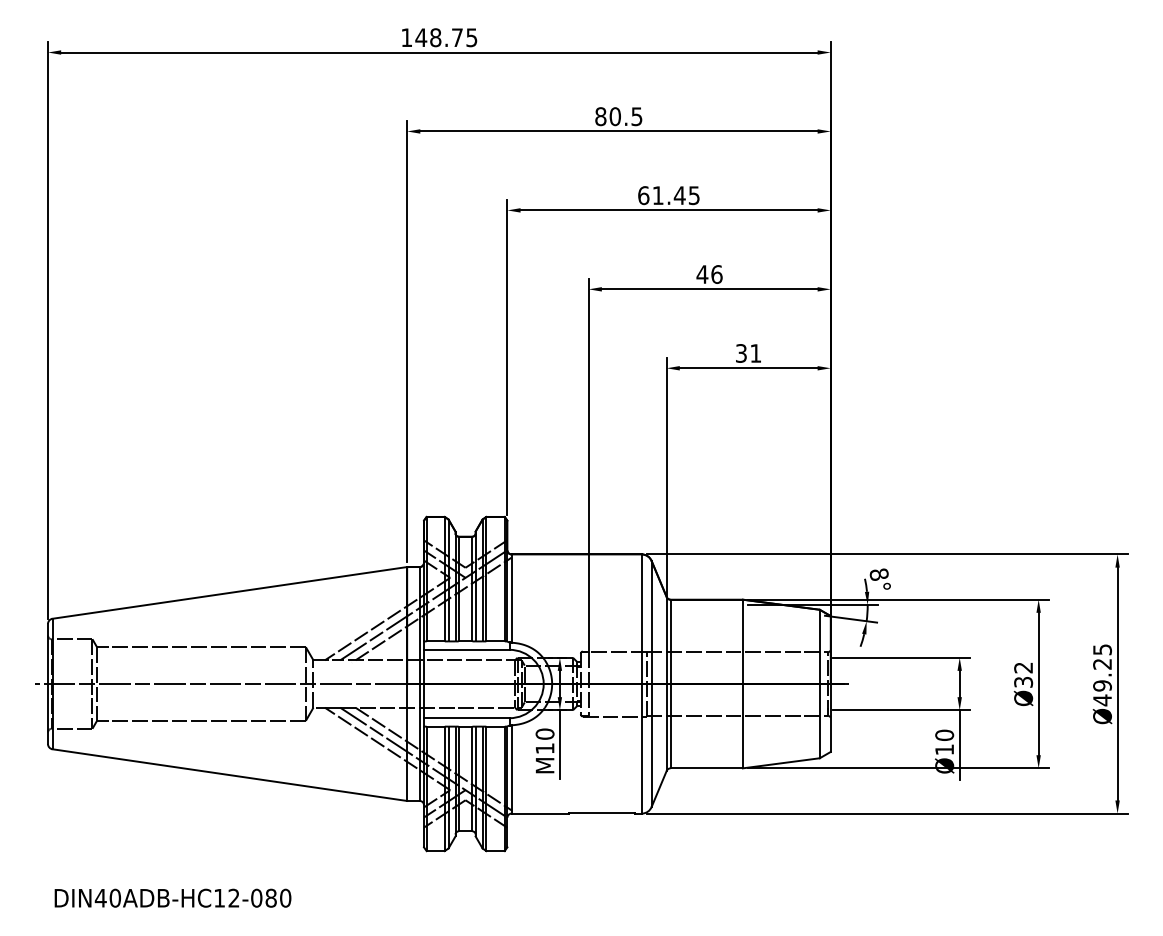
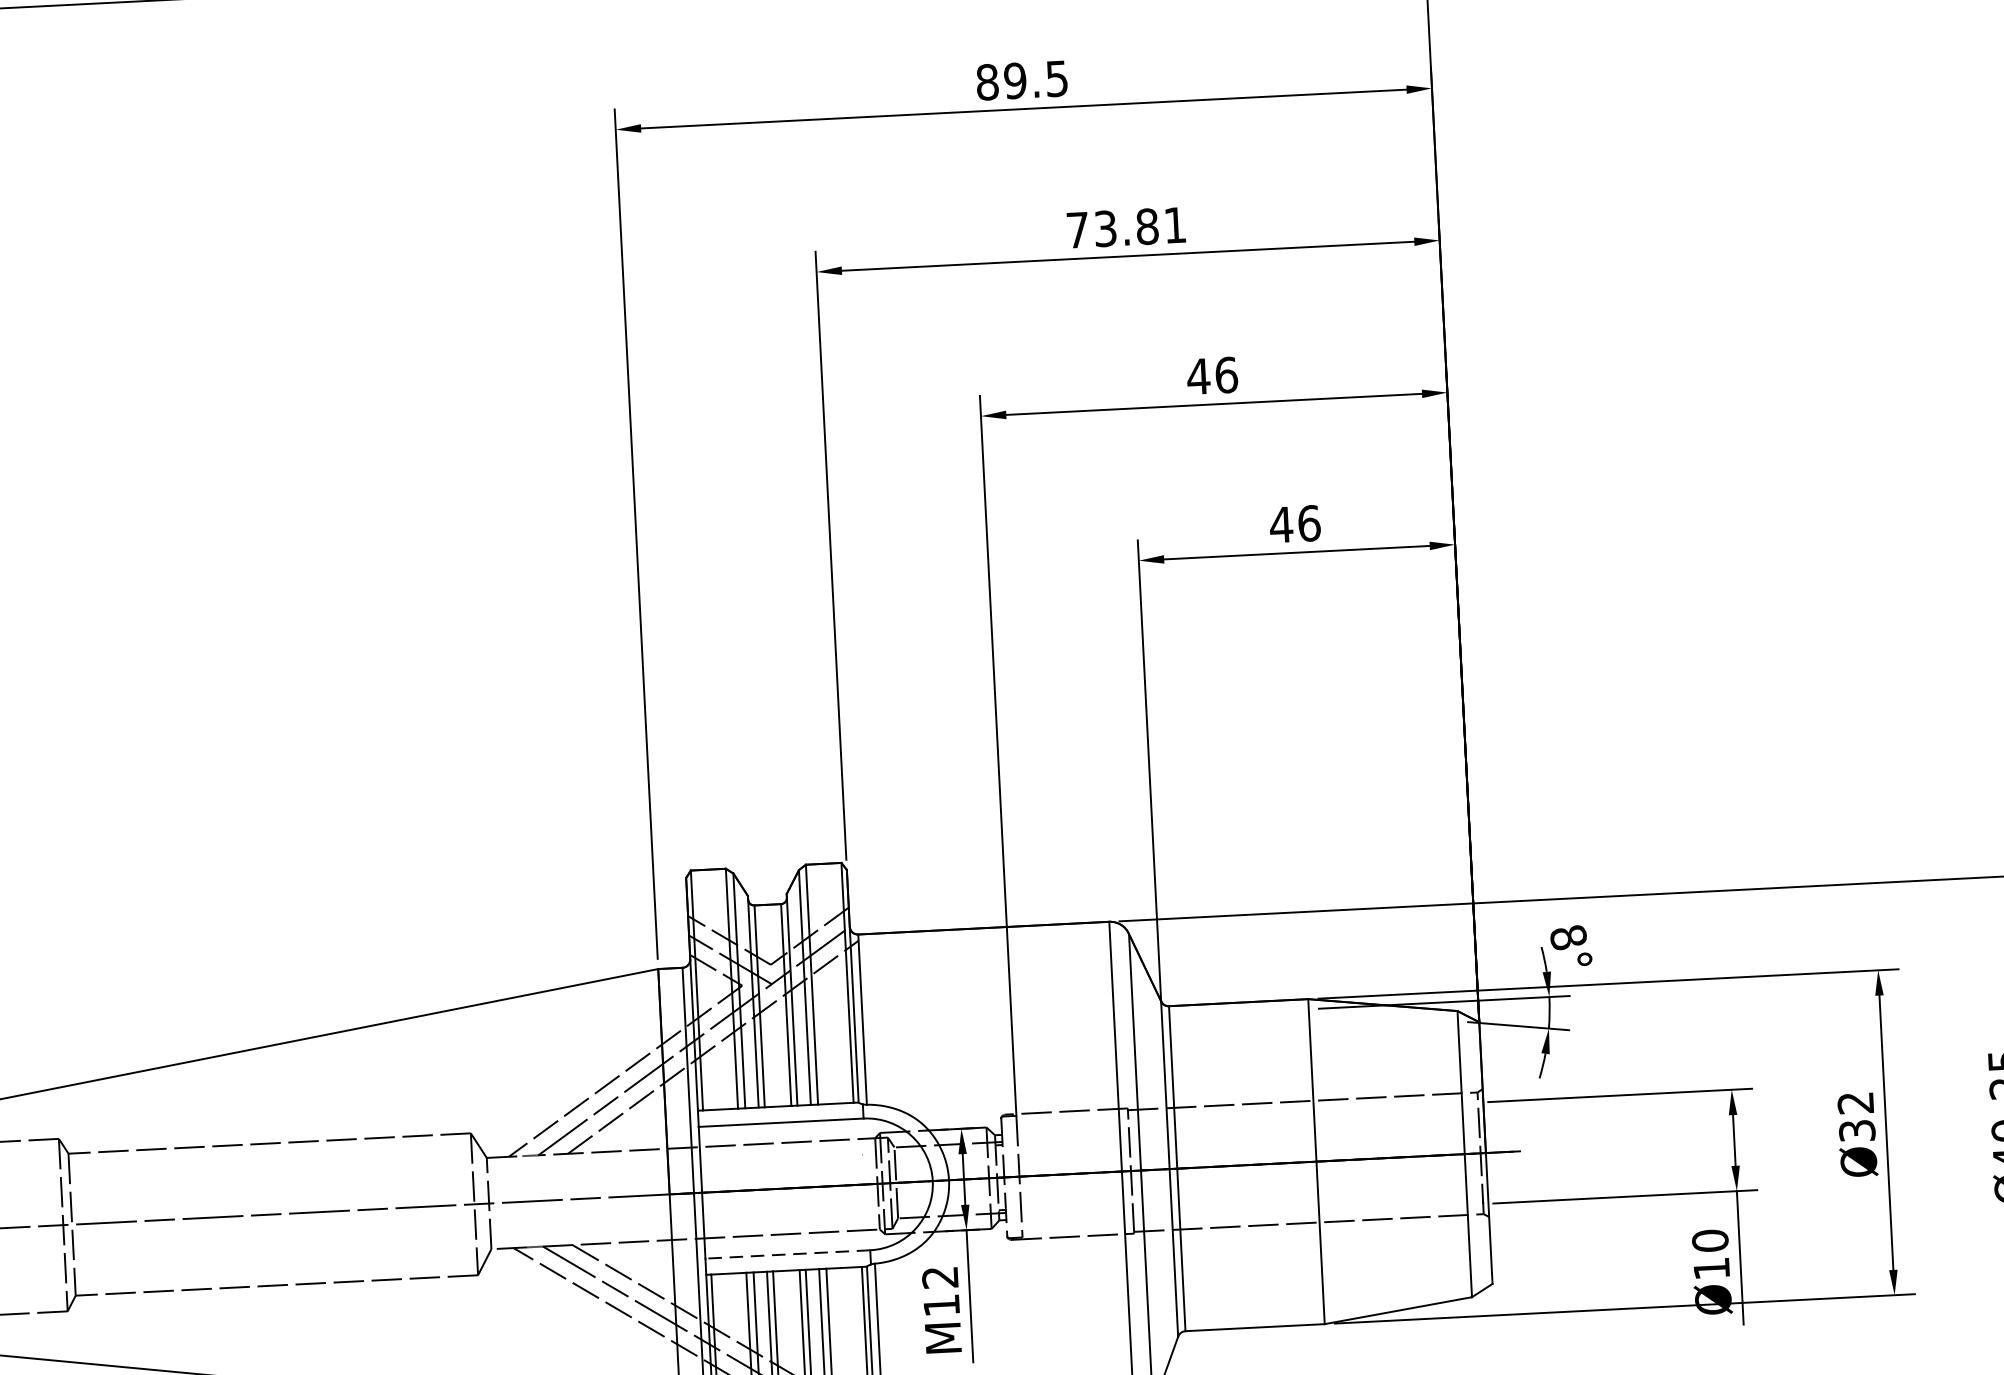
text: (614, 116) -> (1013, 80), 80.5 -> 89.5
text: (668, 195) -> (1125, 227), 61.45 -> 73.81
text: (748, 353) -> (1295, 524), 31 -> 46
line: (466, 718) -> (787, 1255), solid -> dashed
text: (544, 733) -> (939, 1276), M10 -> M12

